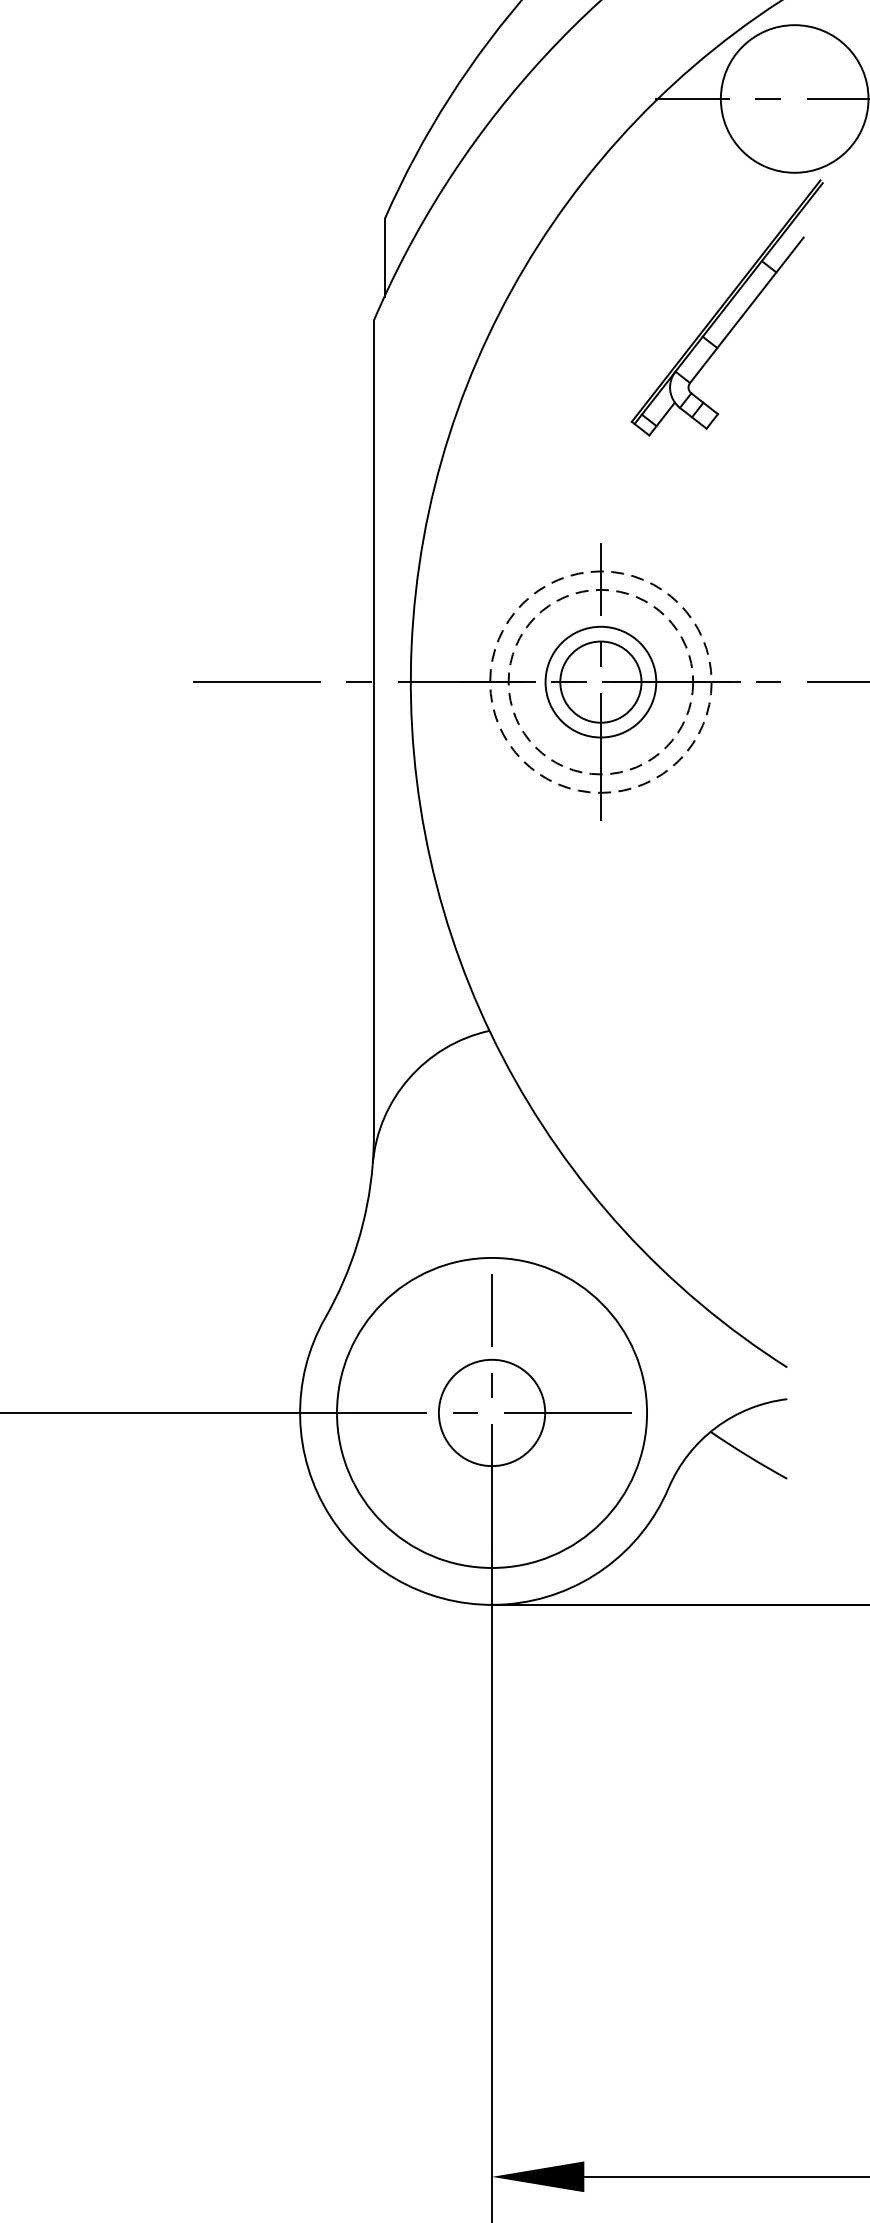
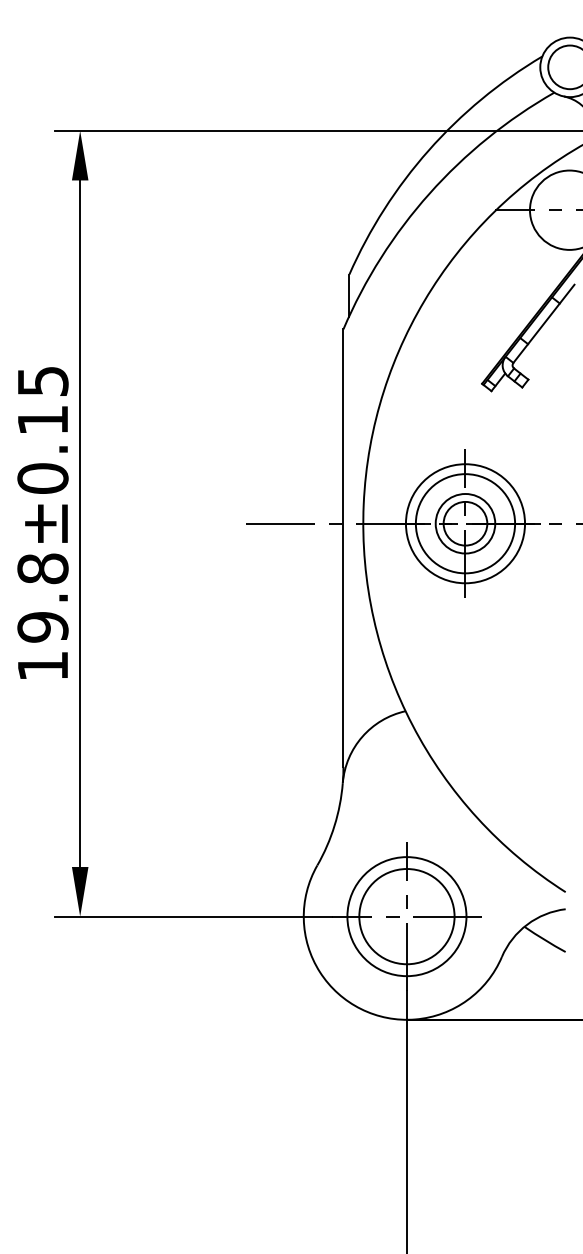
circle: (600, 681) -> (465, 523), dashed -> solid
circle: (600, 681) -> (465, 523), dashed -> solid
circle: (491, 1412) -> (406, 916), size x0.71
circle: (491, 1412) -> (406, 916), size x1.67

